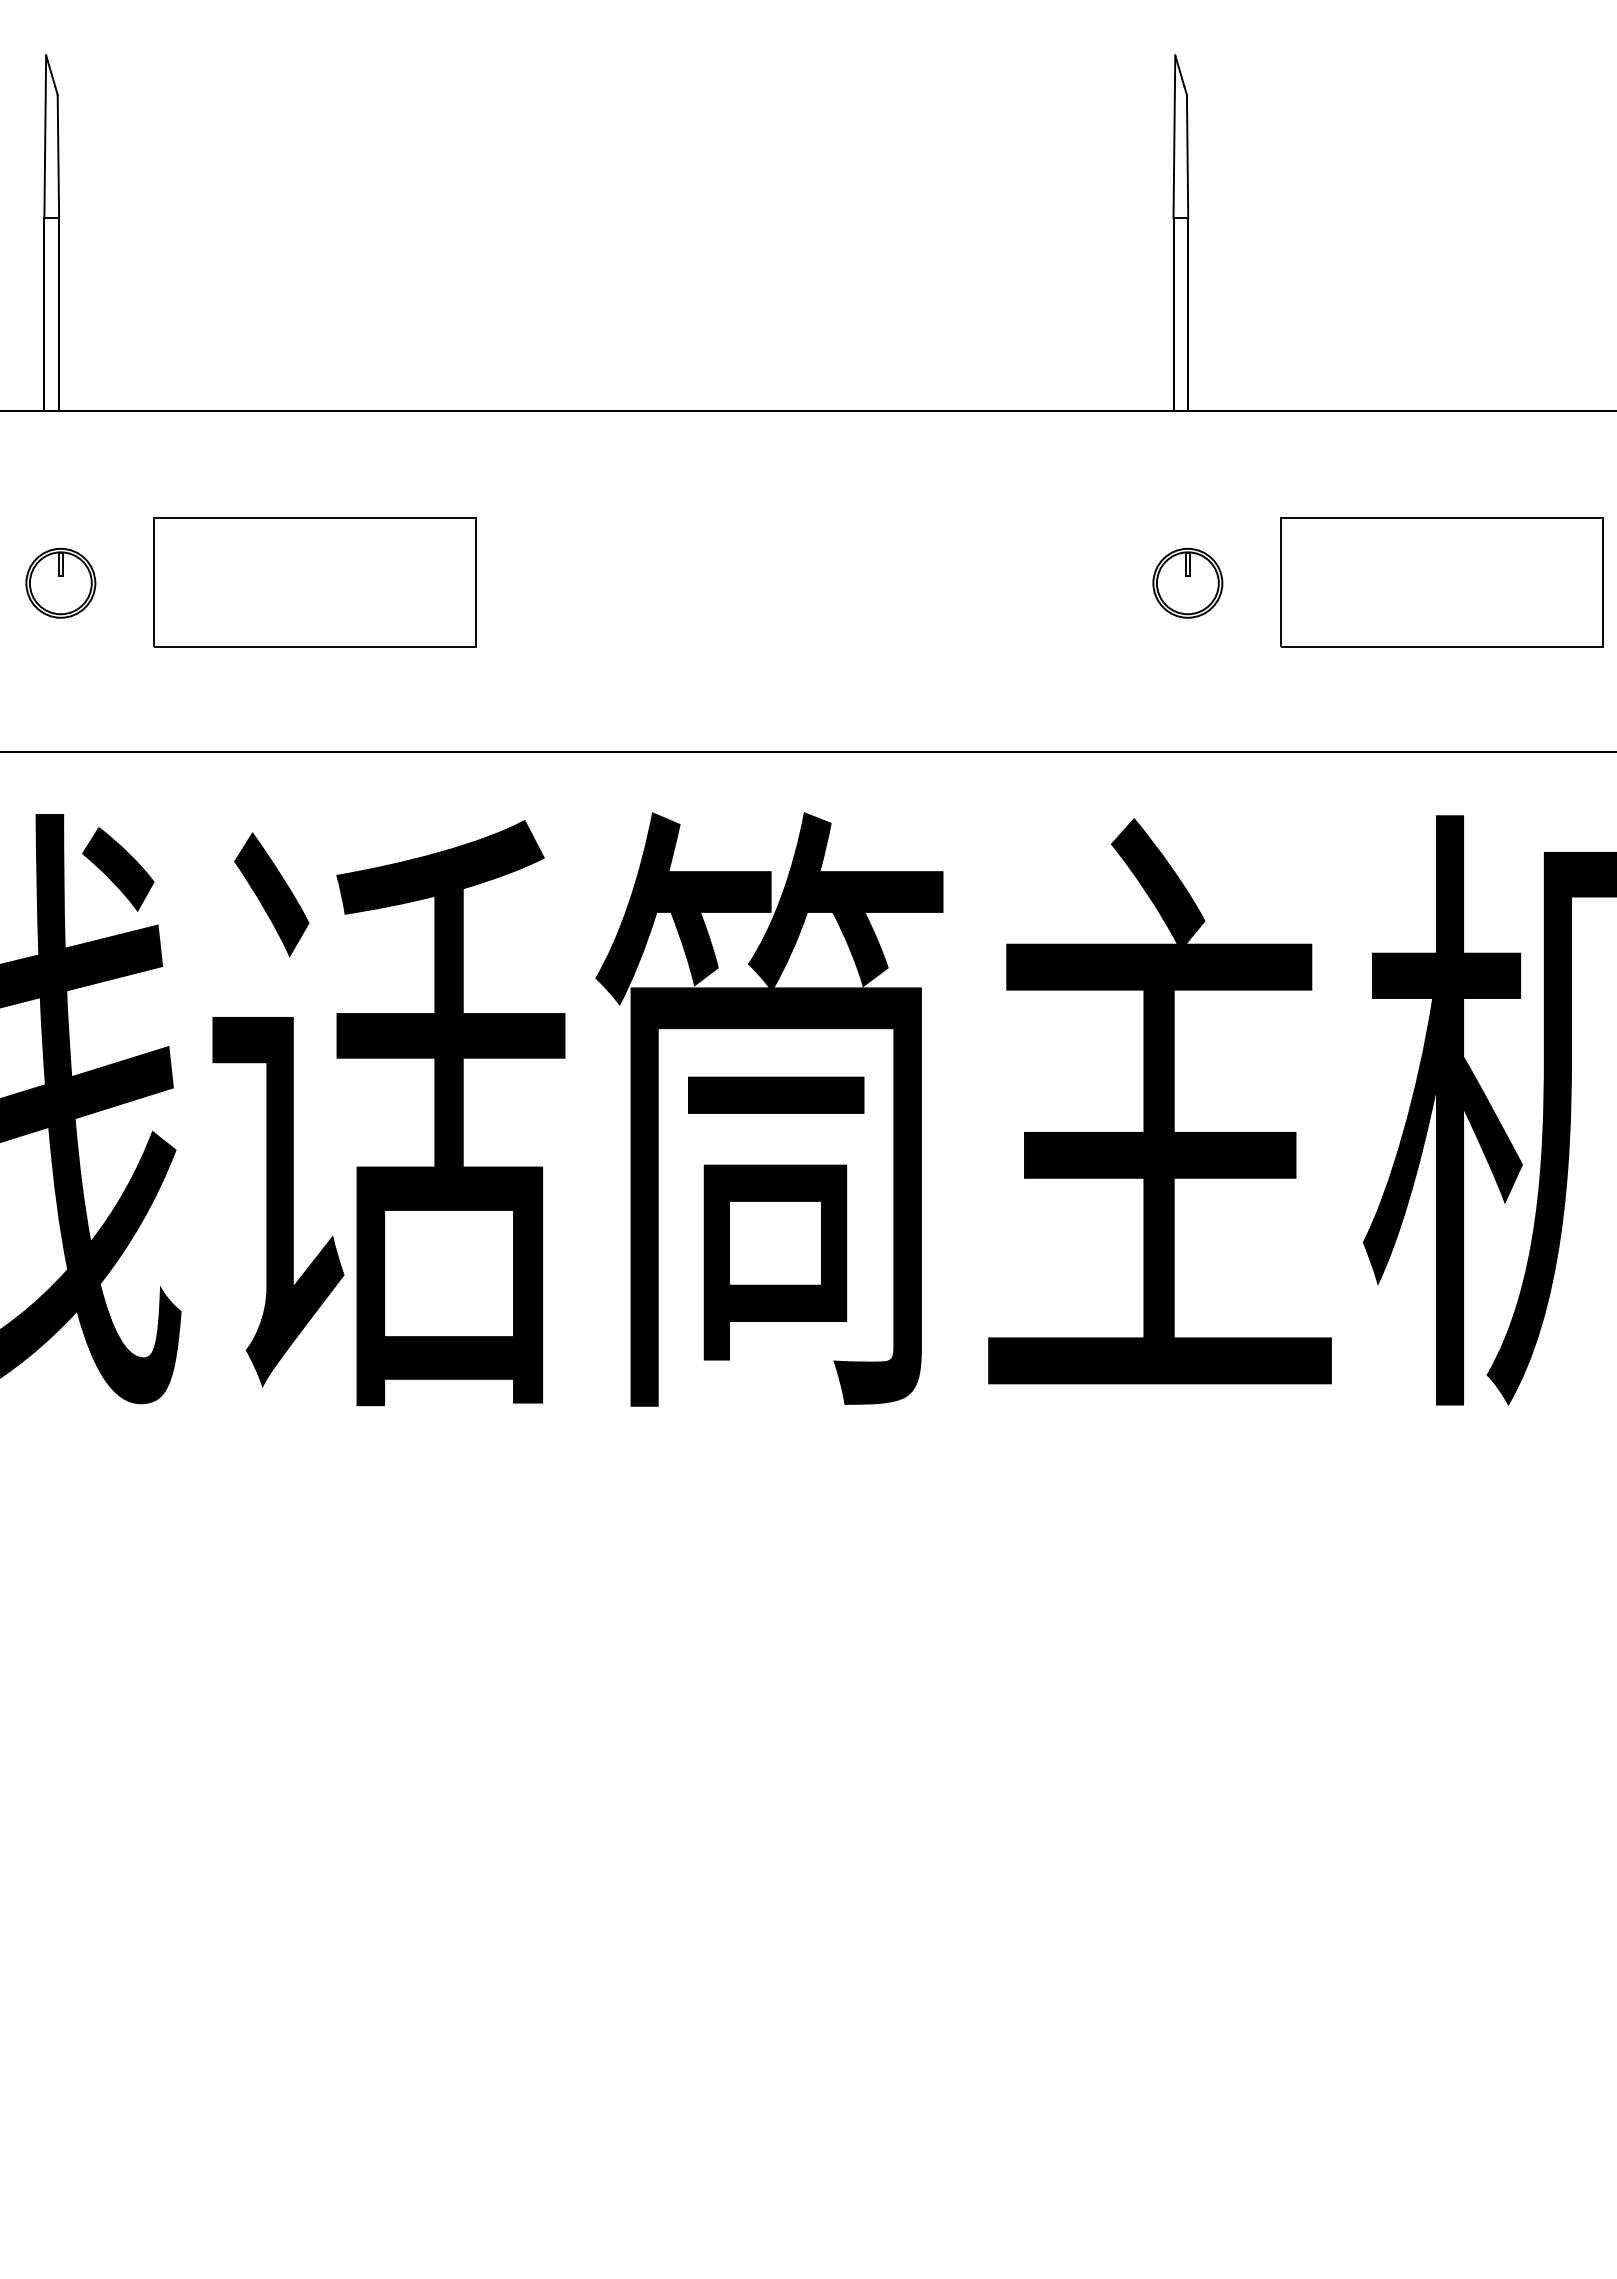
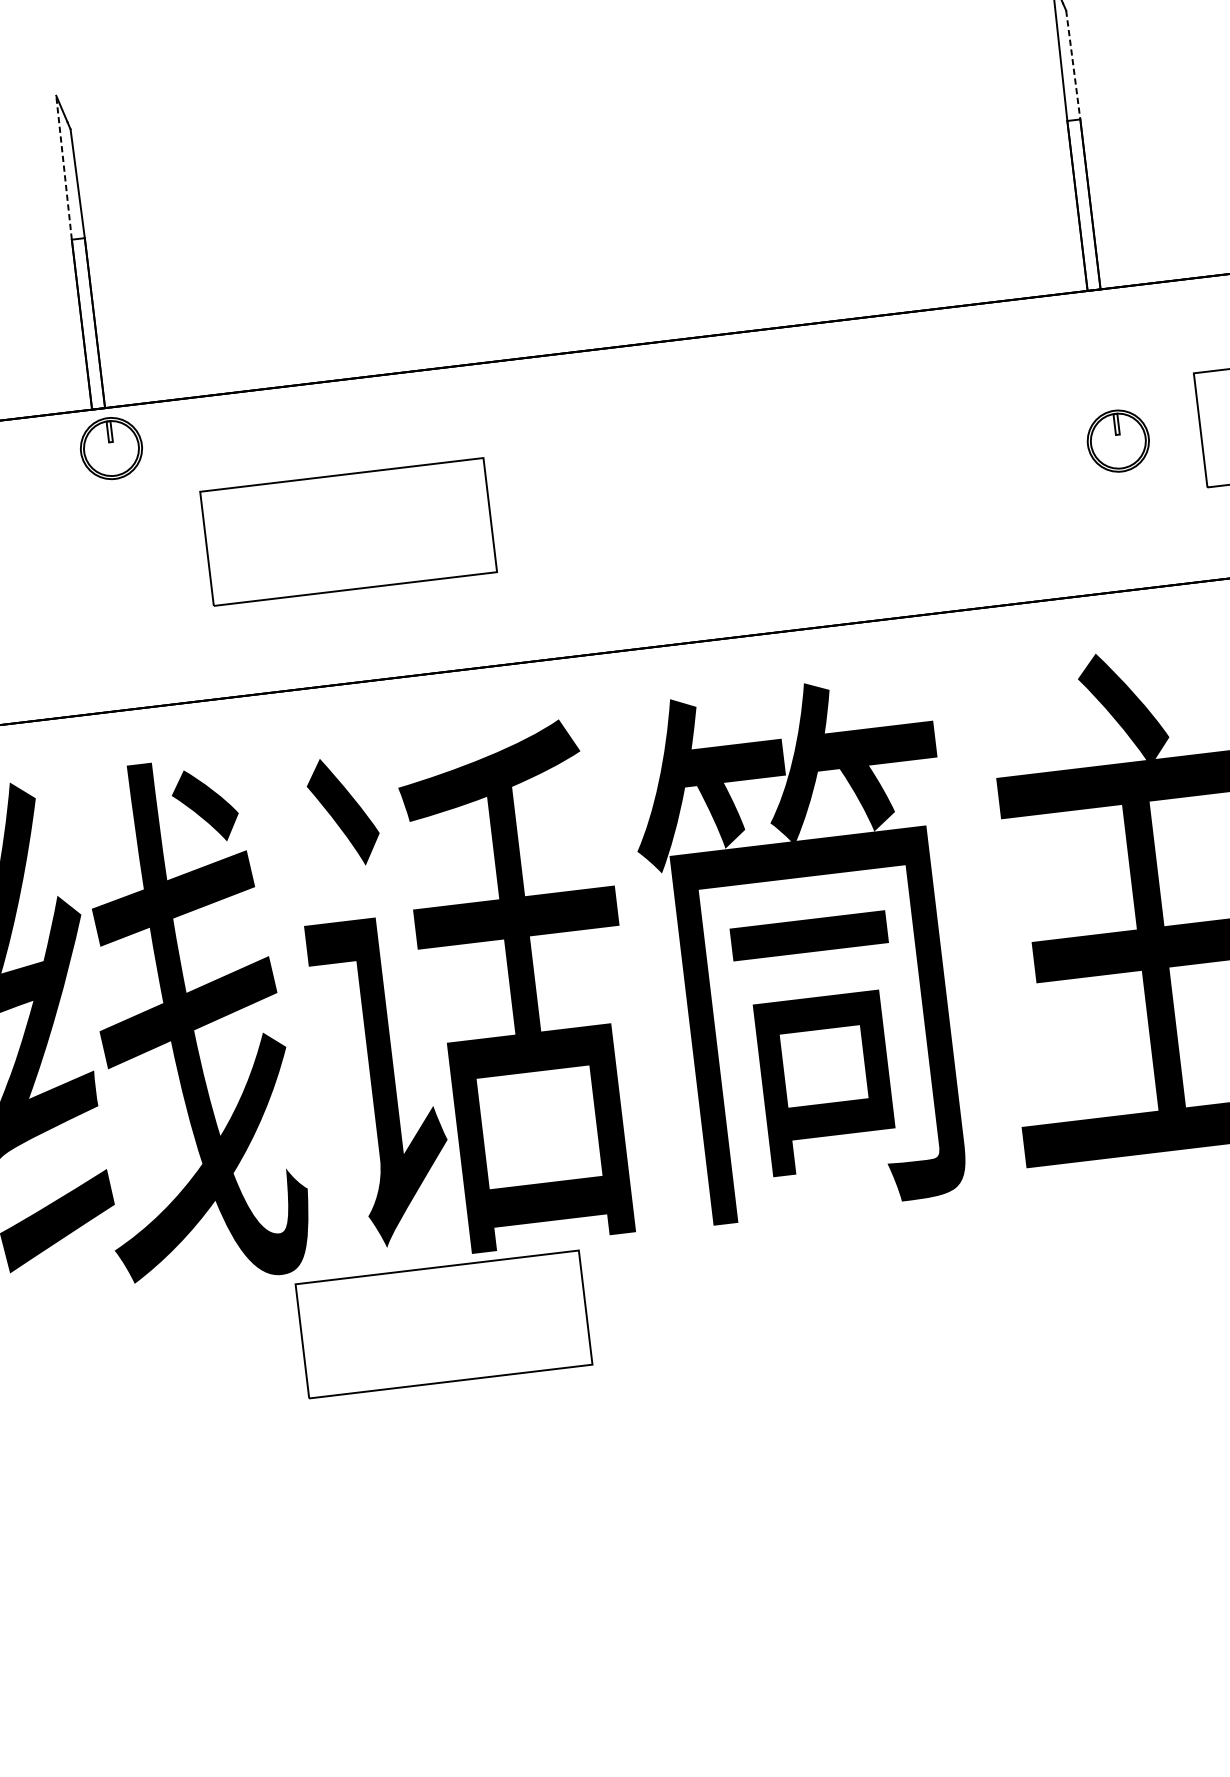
line: (45, 136) -> (64, 167), solid -> dashed
line: (1187, 156) -> (1073, 64), solid -> dashed
part: (60, 582) -> (111, 447), moved
part: (315, 1481) -> (443, 1324), added

